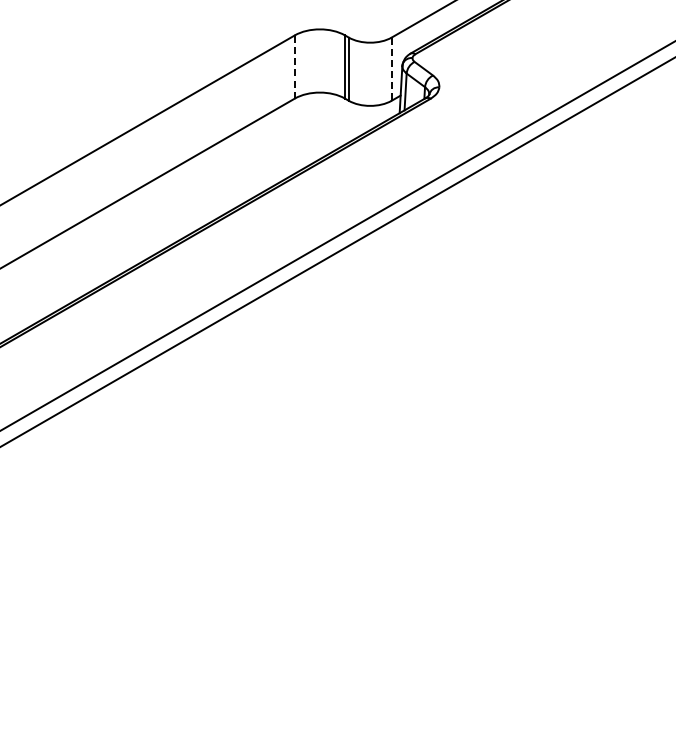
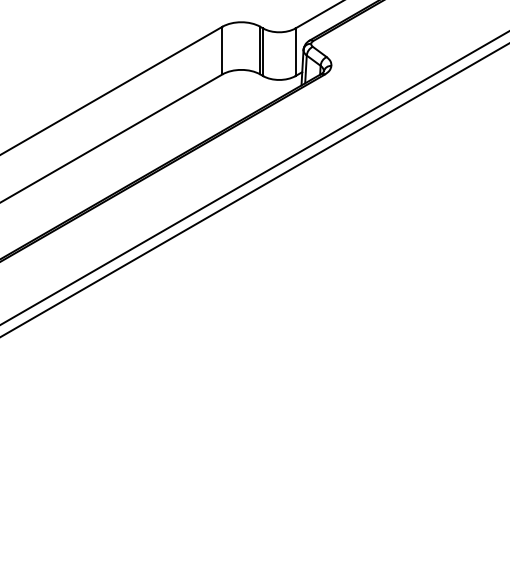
line: (294, 66) -> (222, 50), dashed -> solid
line: (391, 69) -> (295, 52), dashed -> solid

